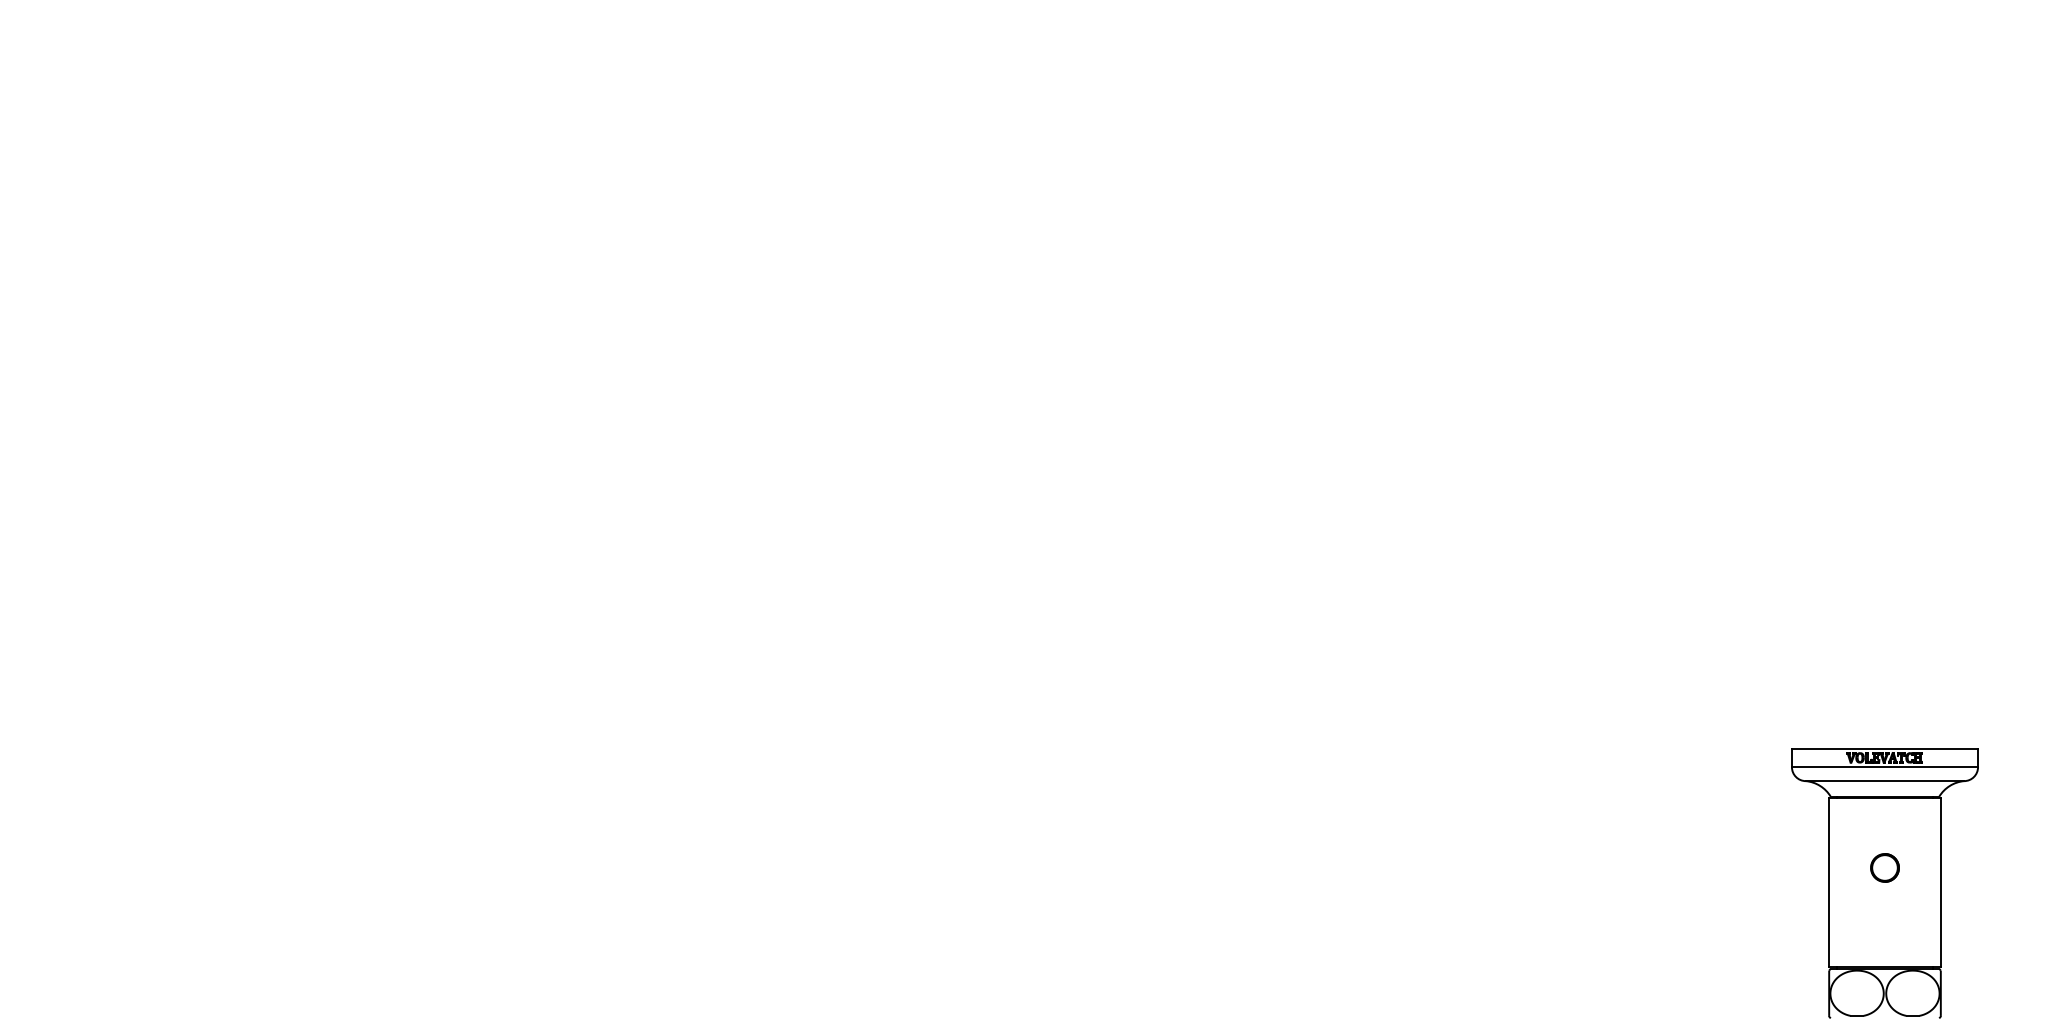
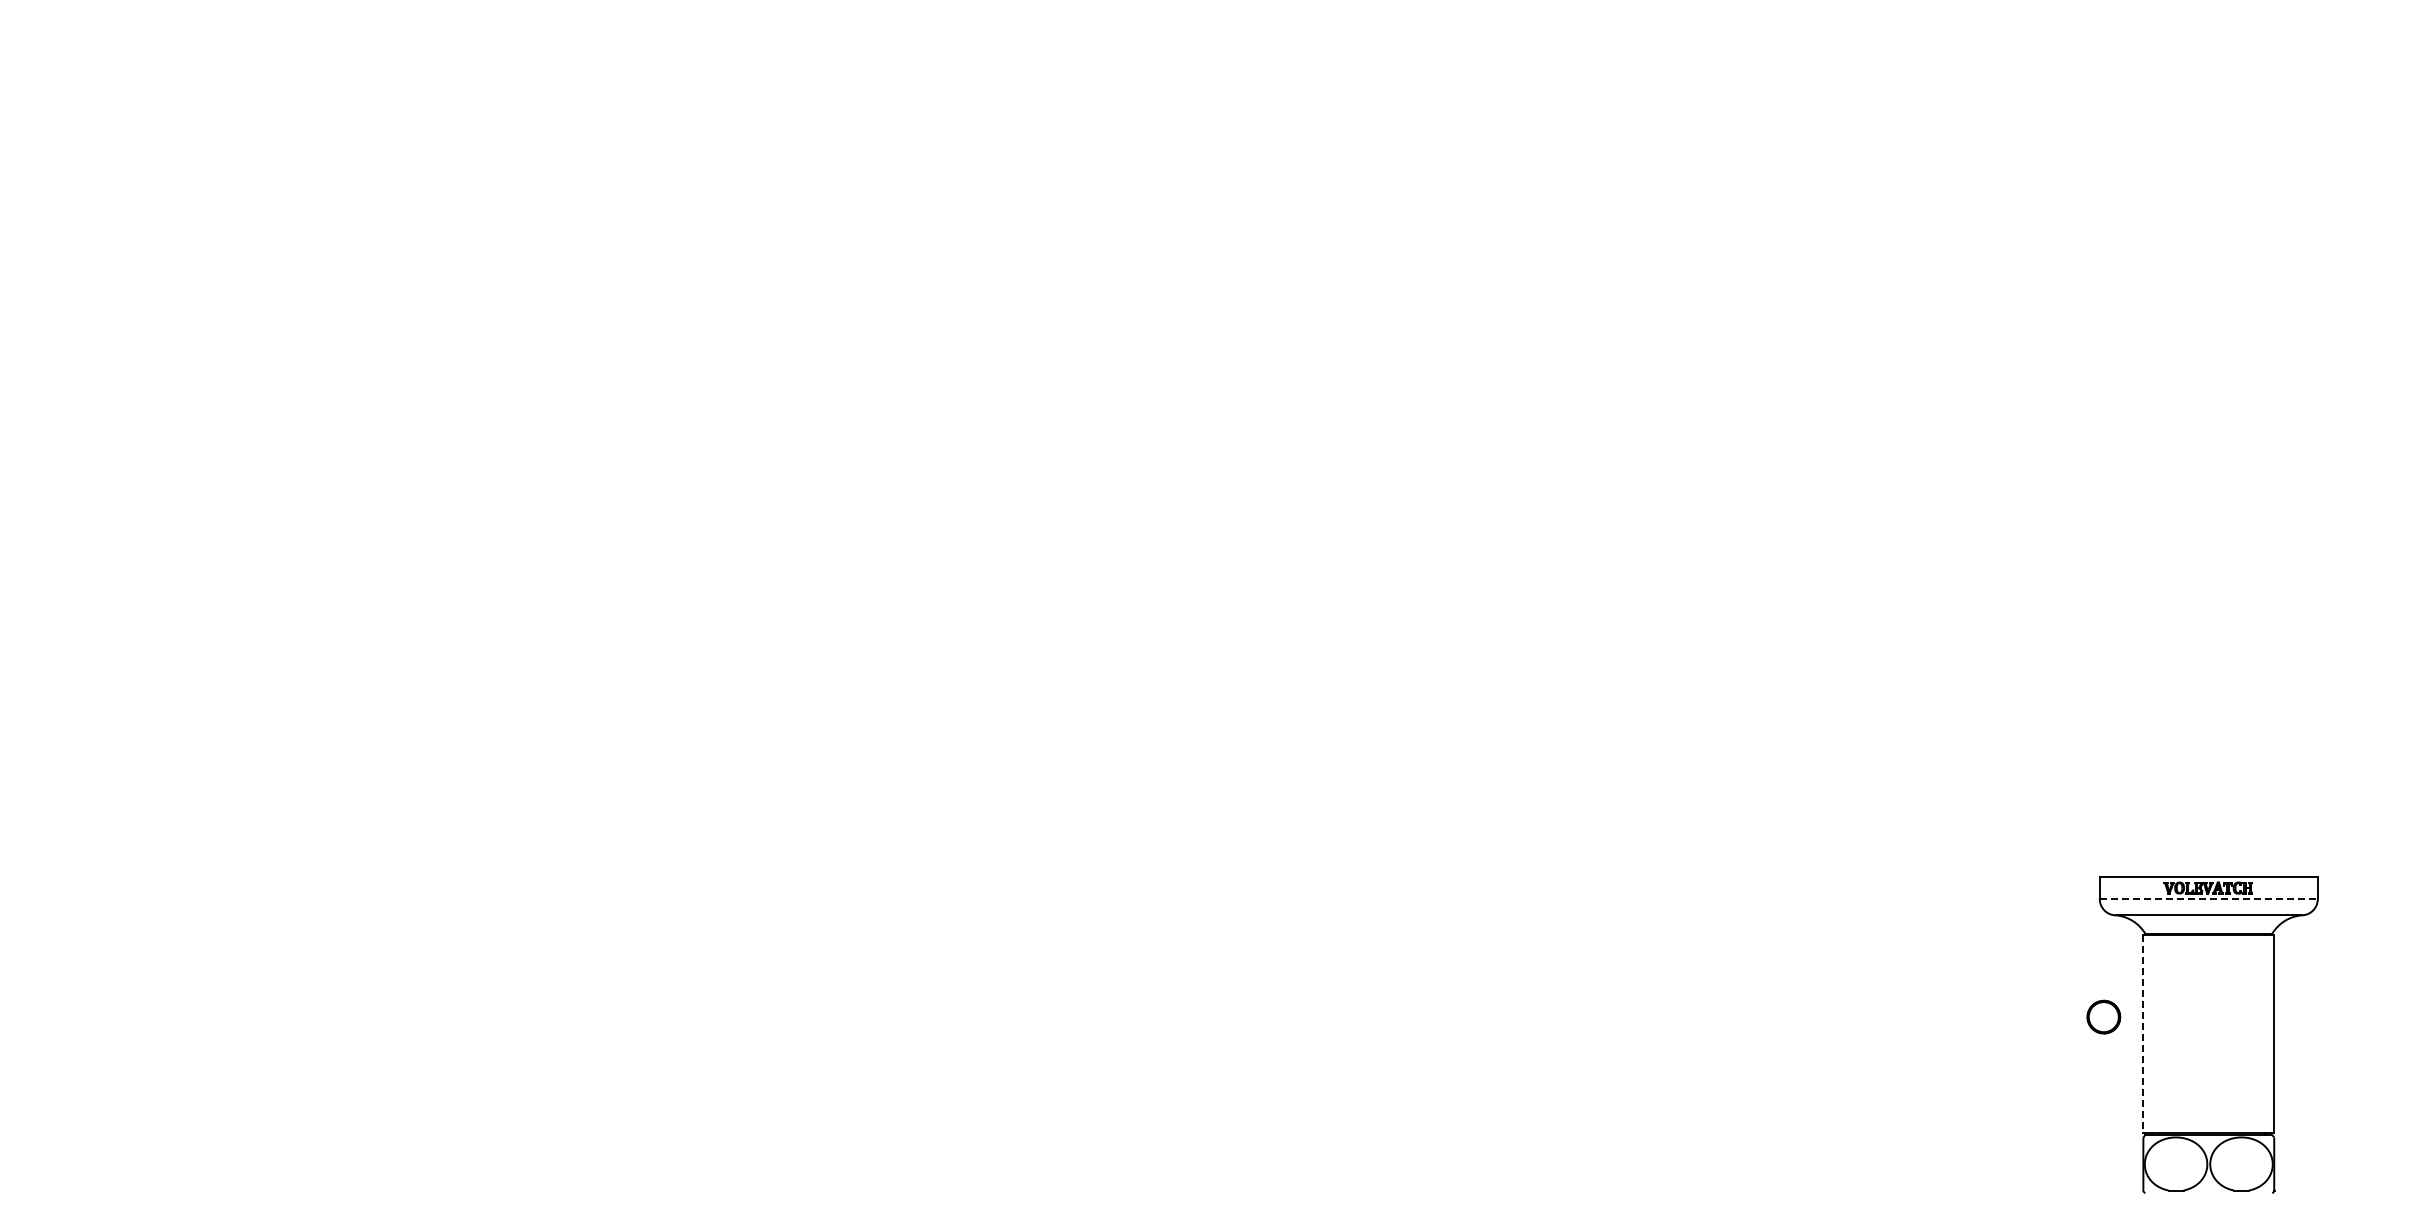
line: (1885, 767) -> (2209, 899), solid -> dashed
part: (1884, 867) -> (2103, 1016), moved
line: (1829, 882) -> (2143, 1034), solid -> dashed

